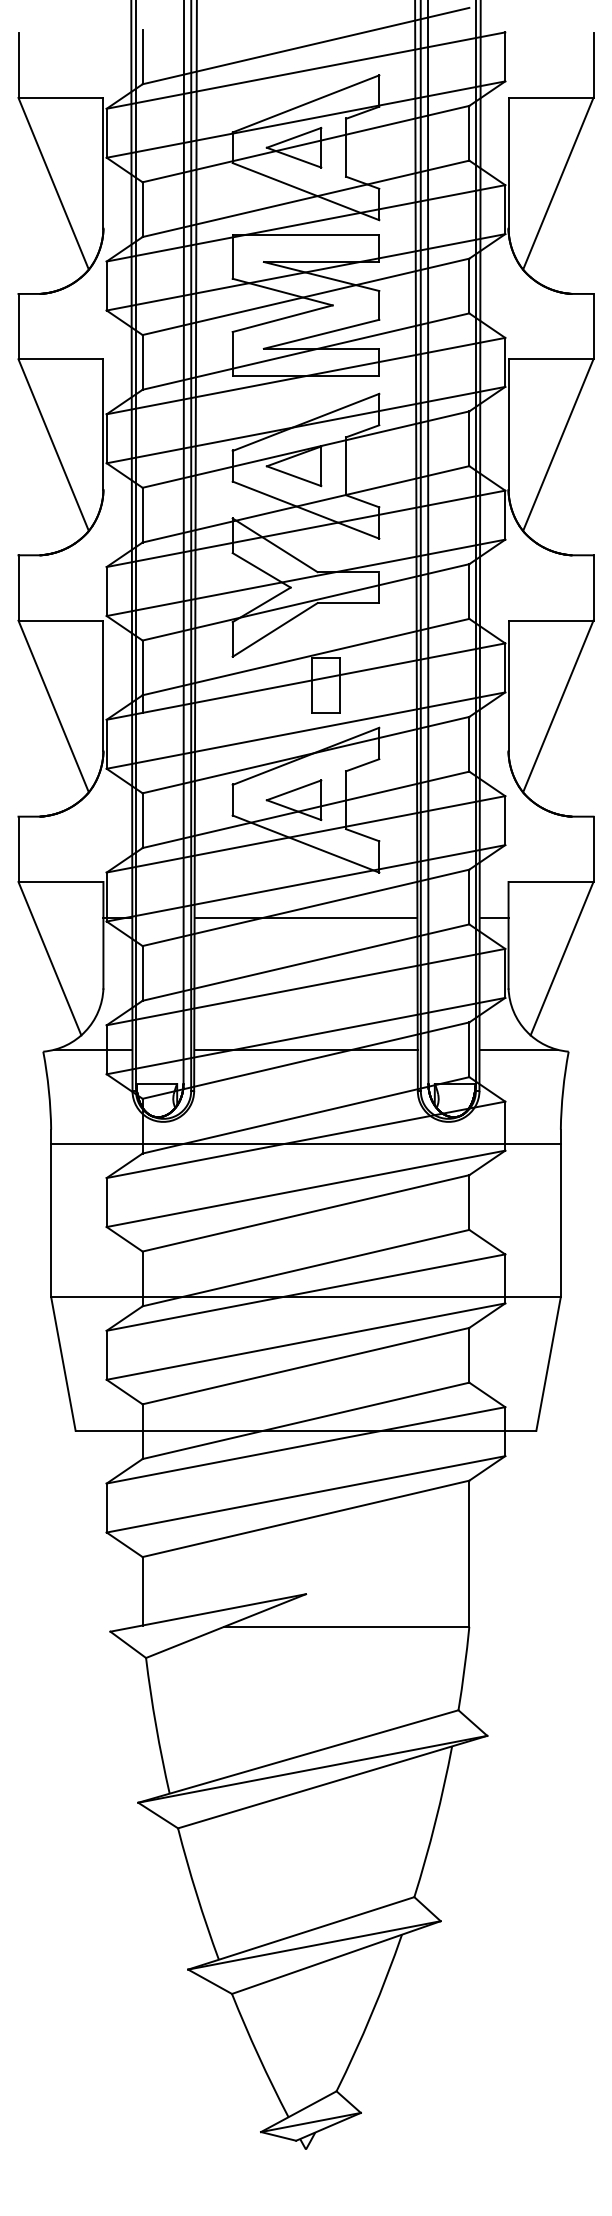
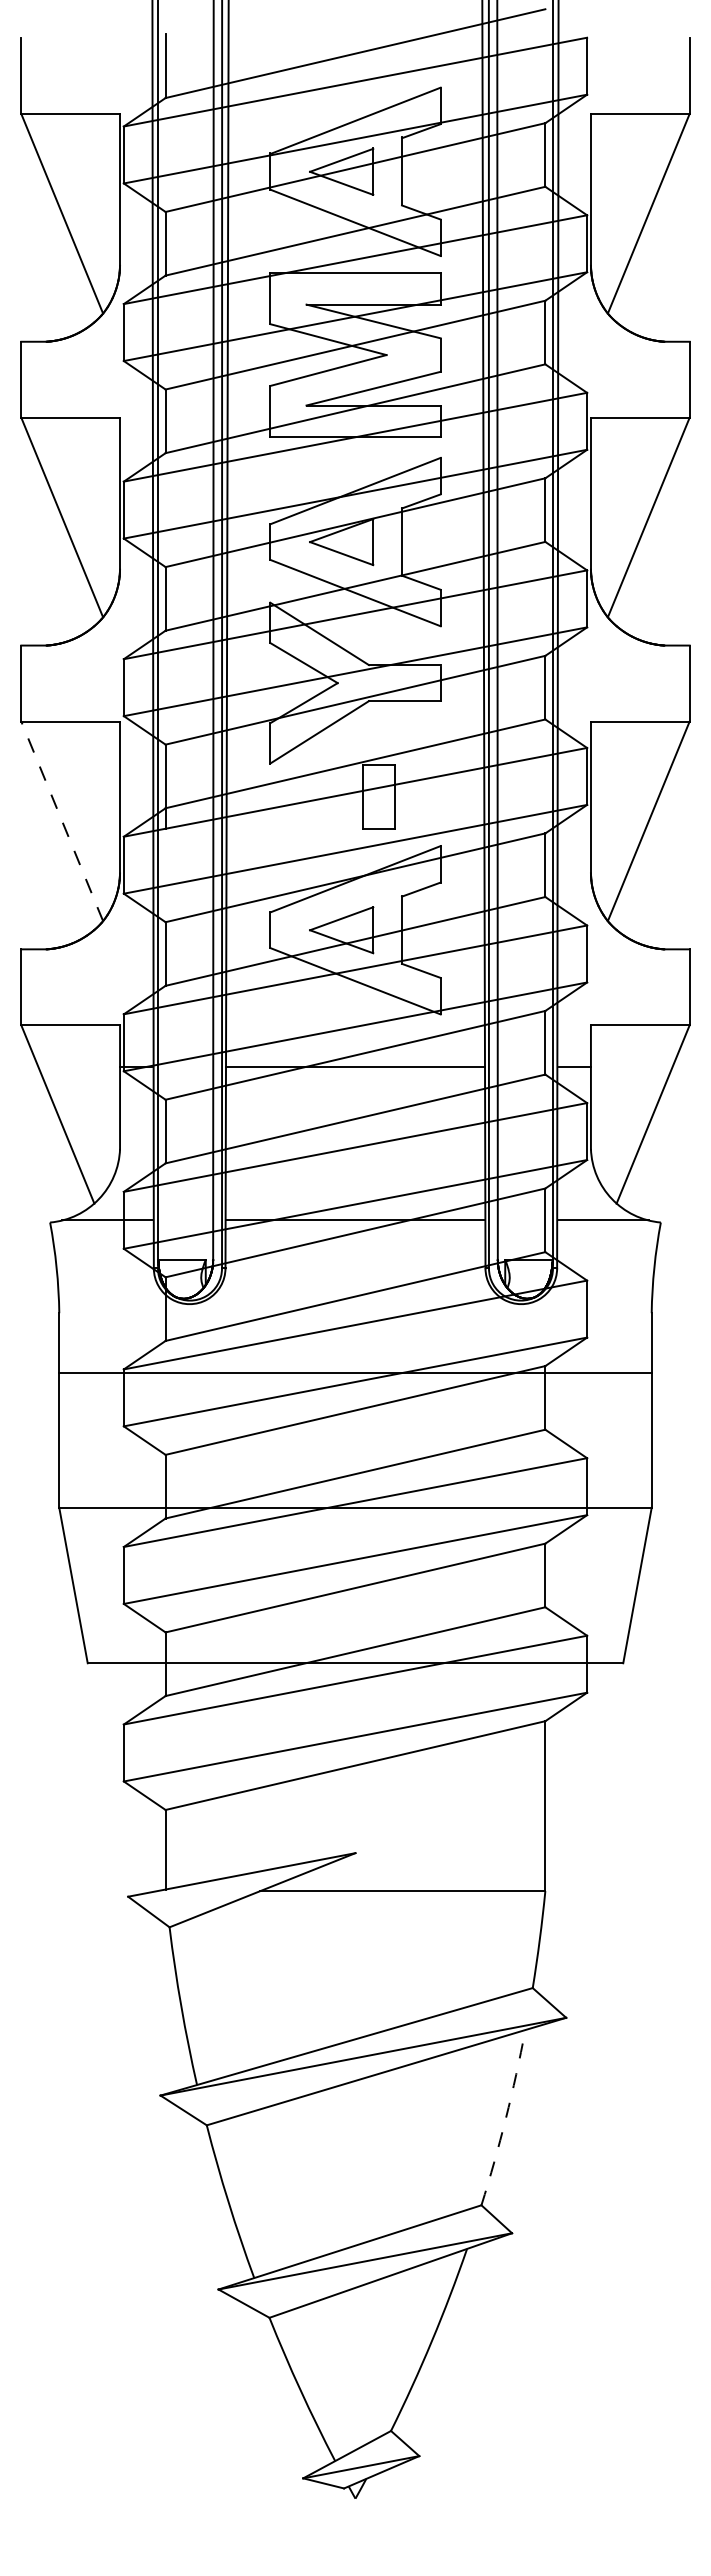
line: (53, 706) -> (62, 821), solid -> dashed
line: (306, 1143) -> (355, 1372), moved
arc: (435, 1822) -> (505, 2118), solid -> dashed

